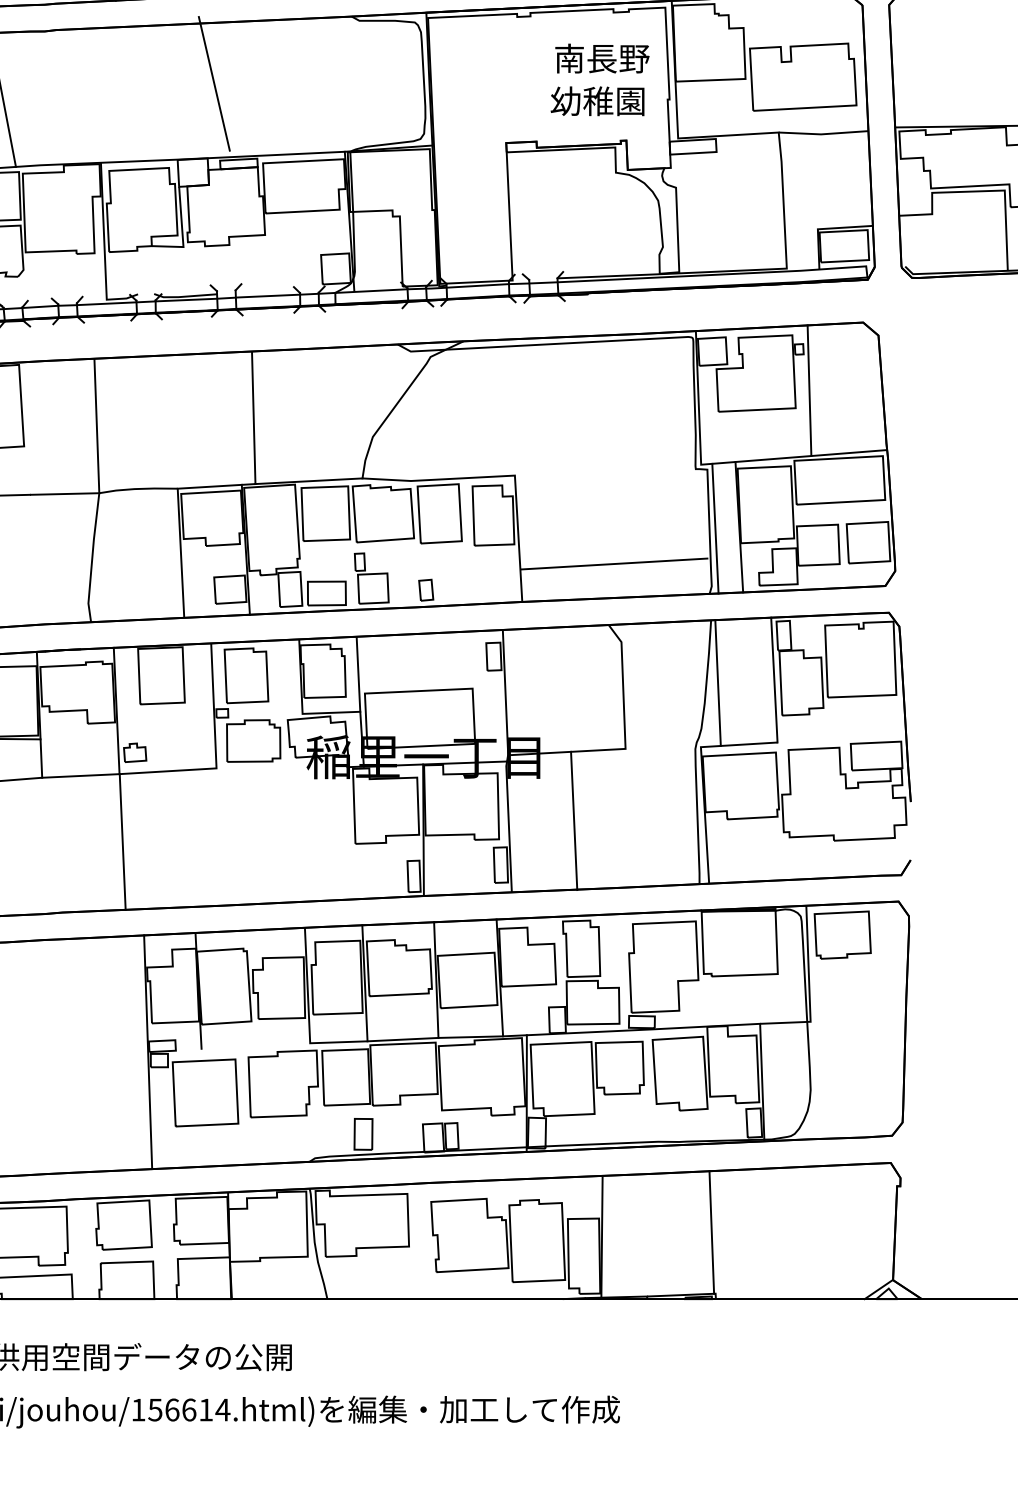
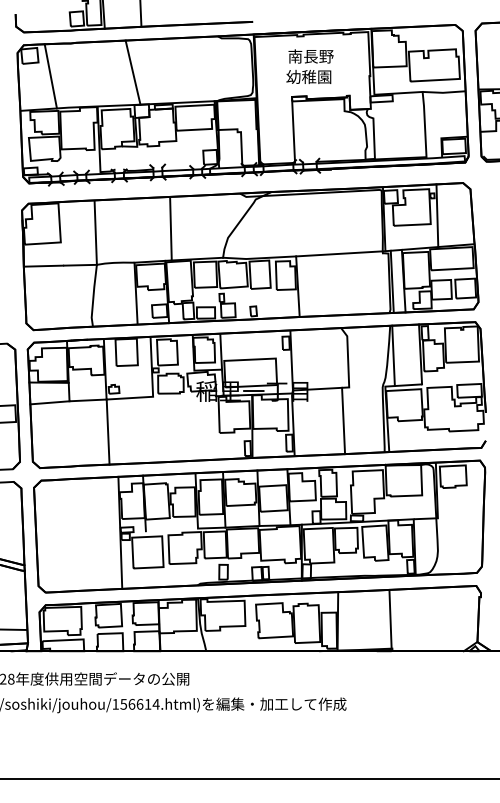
text: (599, 79) -> (309, 66), moved
line: (213, 83) -> (132, 72), moved
line: (613, 563) -> (340, 253), moved
line: (574, 819) -> (343, 420), moved

